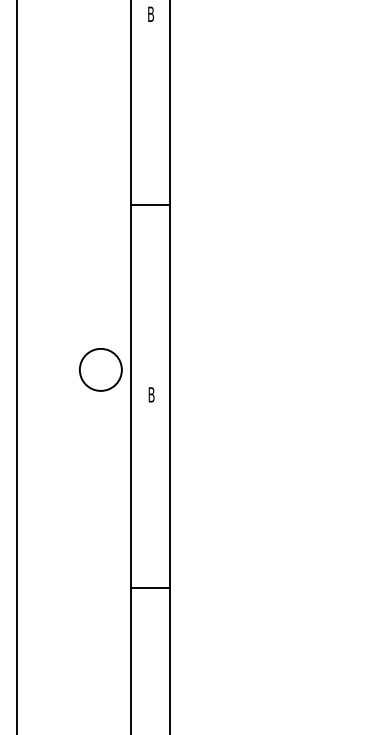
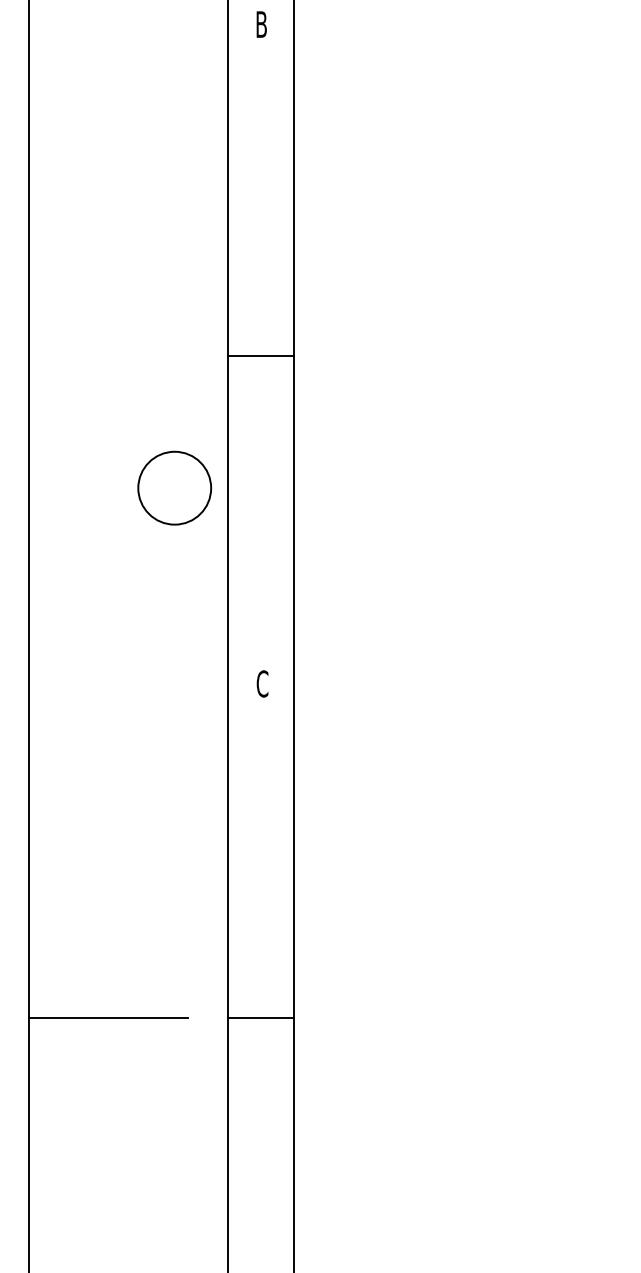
circle: (100, 369) -> (174, 487), moved
text: (151, 394) -> (262, 683), B -> C
line: (62, 587) -> (108, 1017), added

